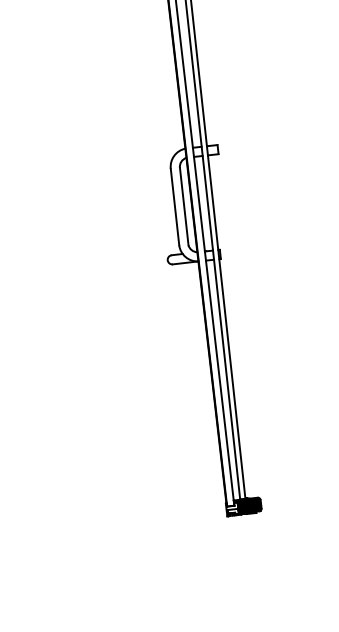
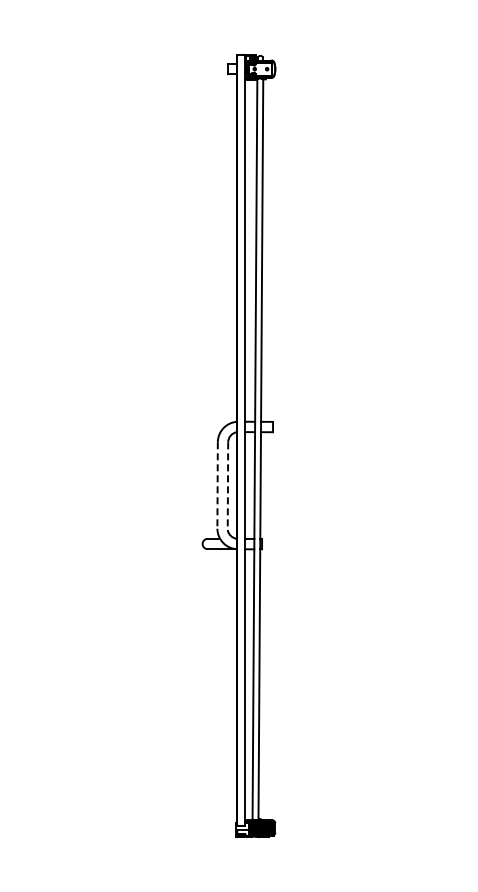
line: (183, 206) -> (227, 486), solid -> dashed
line: (175, 207) -> (217, 486), solid -> dashed

